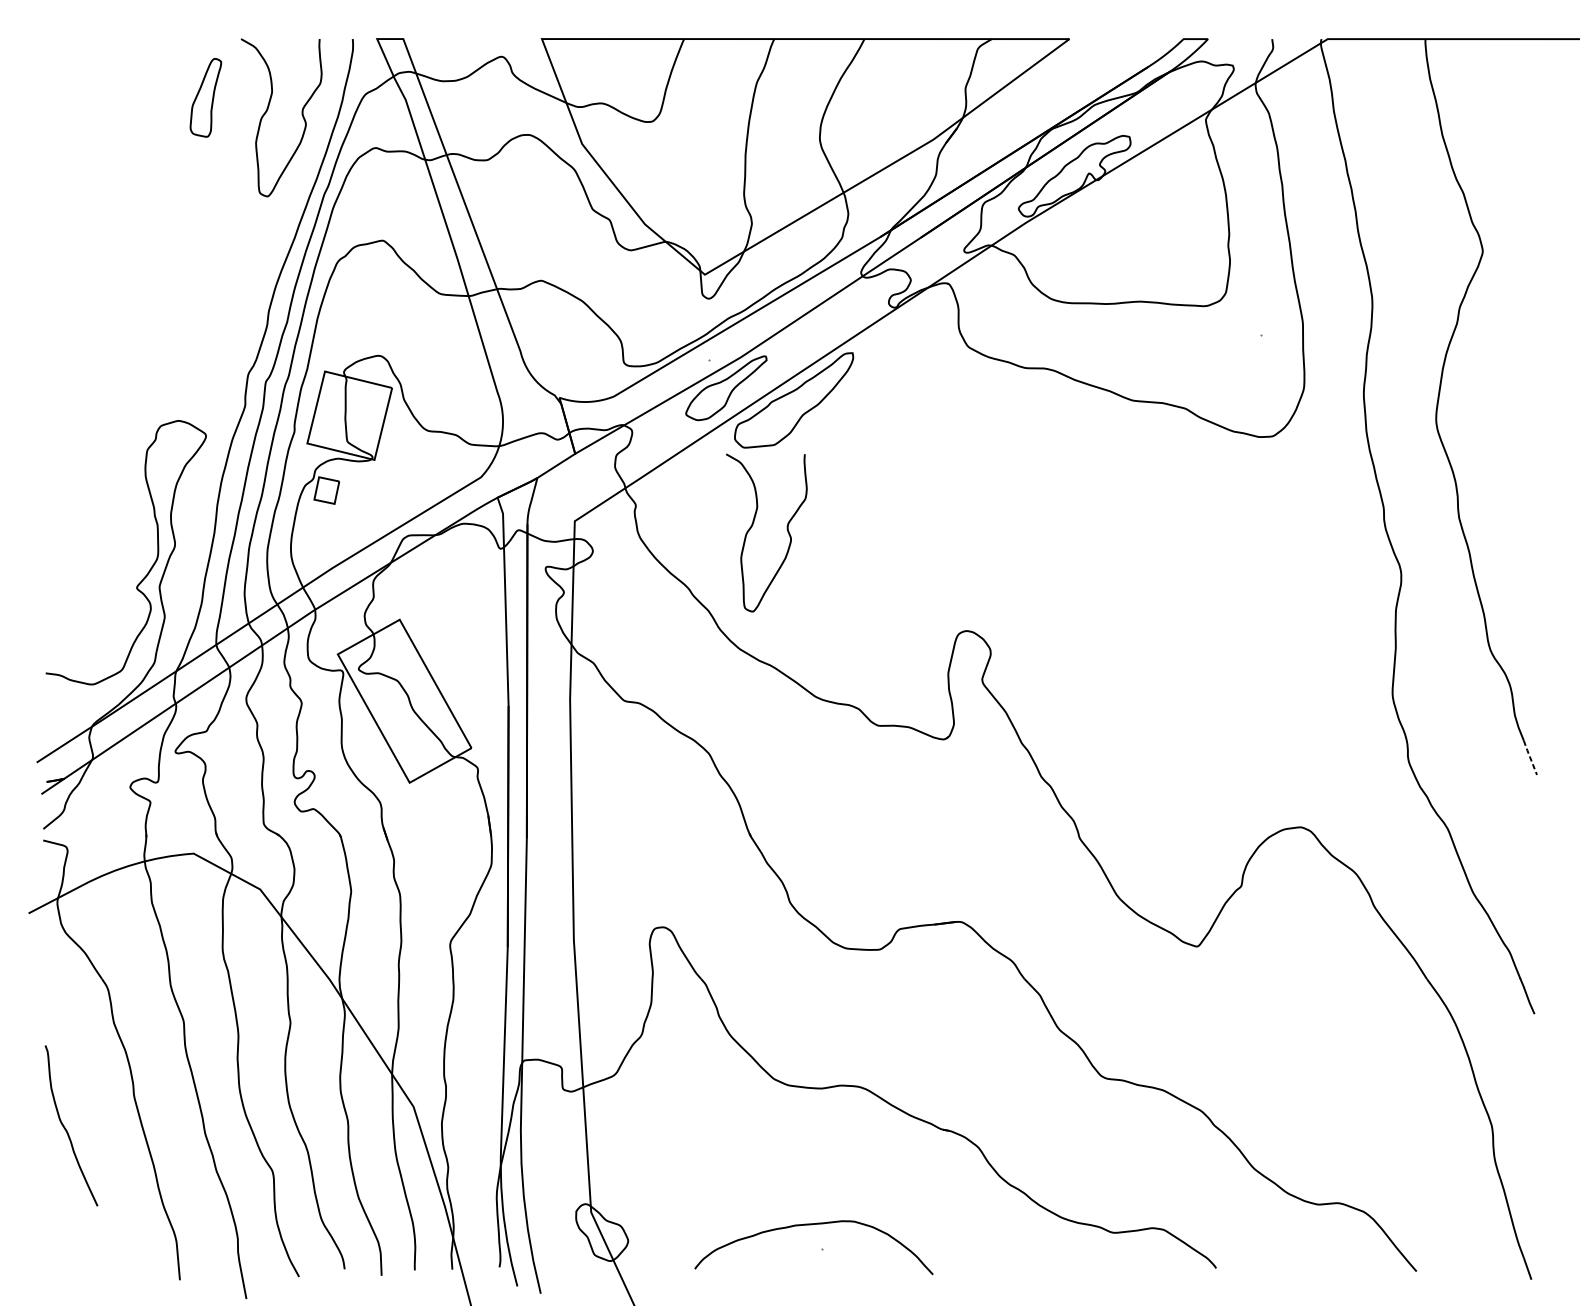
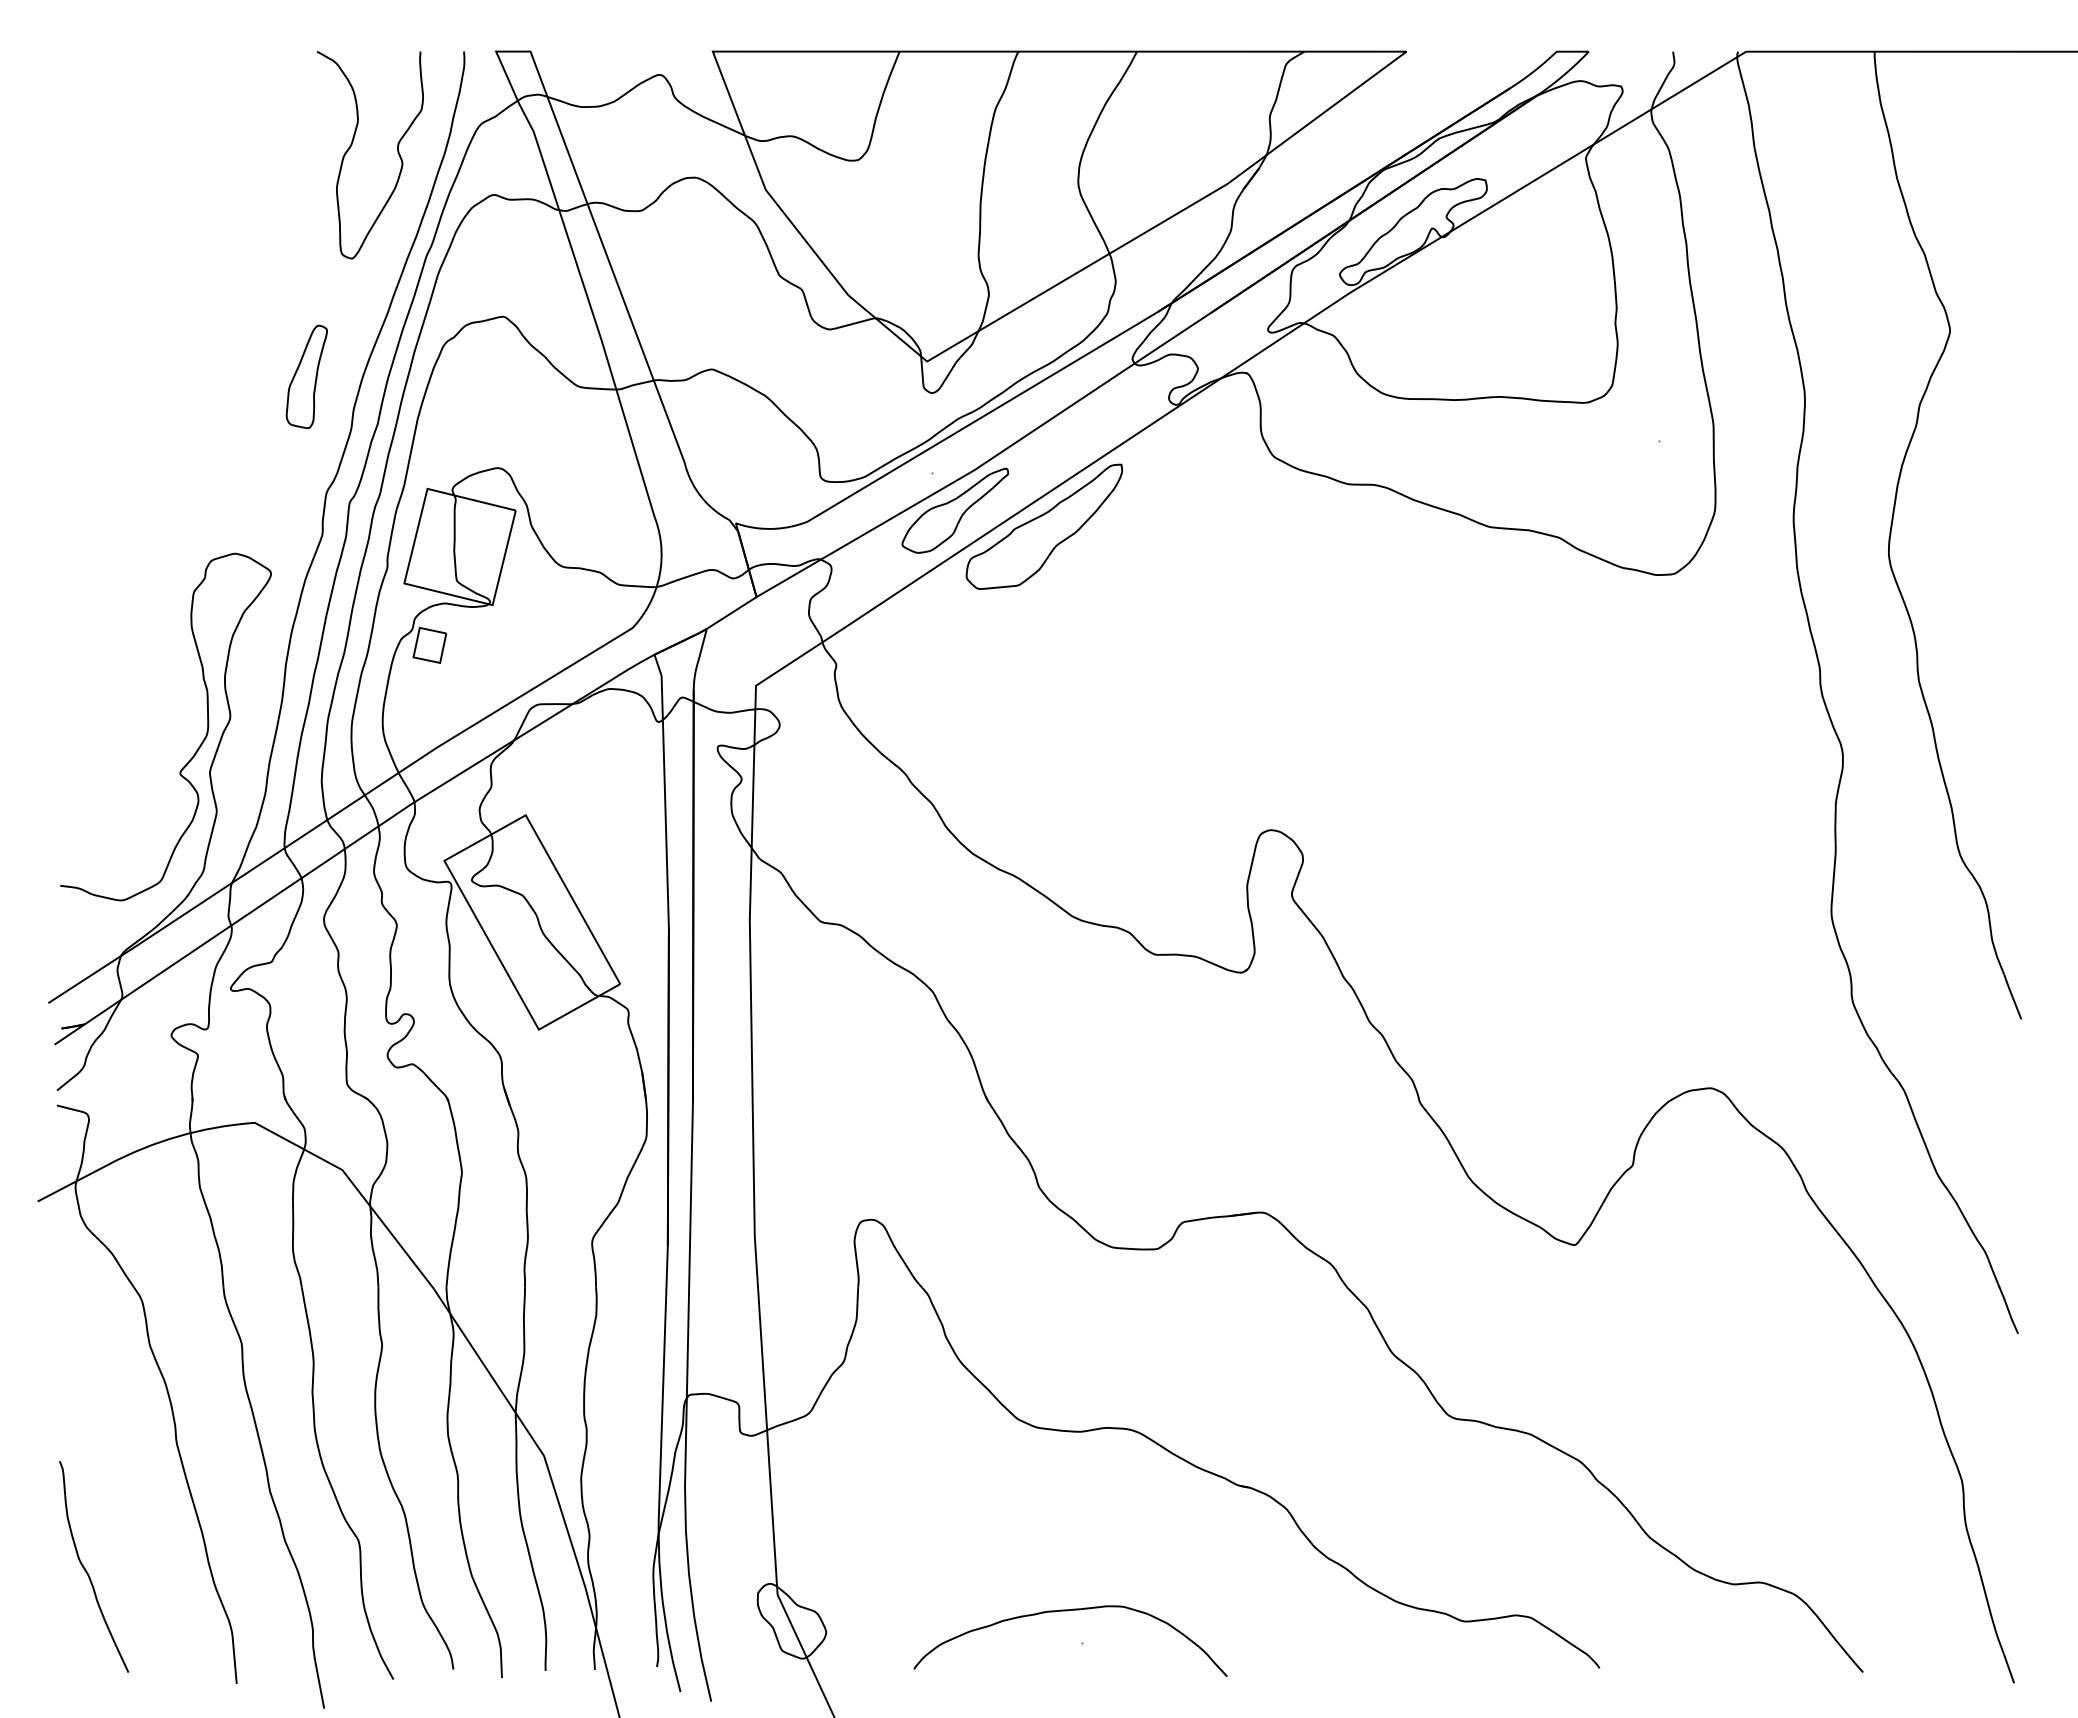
part: (205, 97) -> (306, 376), moved
curve: (753, 525) -> (990, 691), removed
line: (1530, 757) -> (2012, 996), dashed -> solid
curve: (65, 1127) -> (86, 1569), moved

